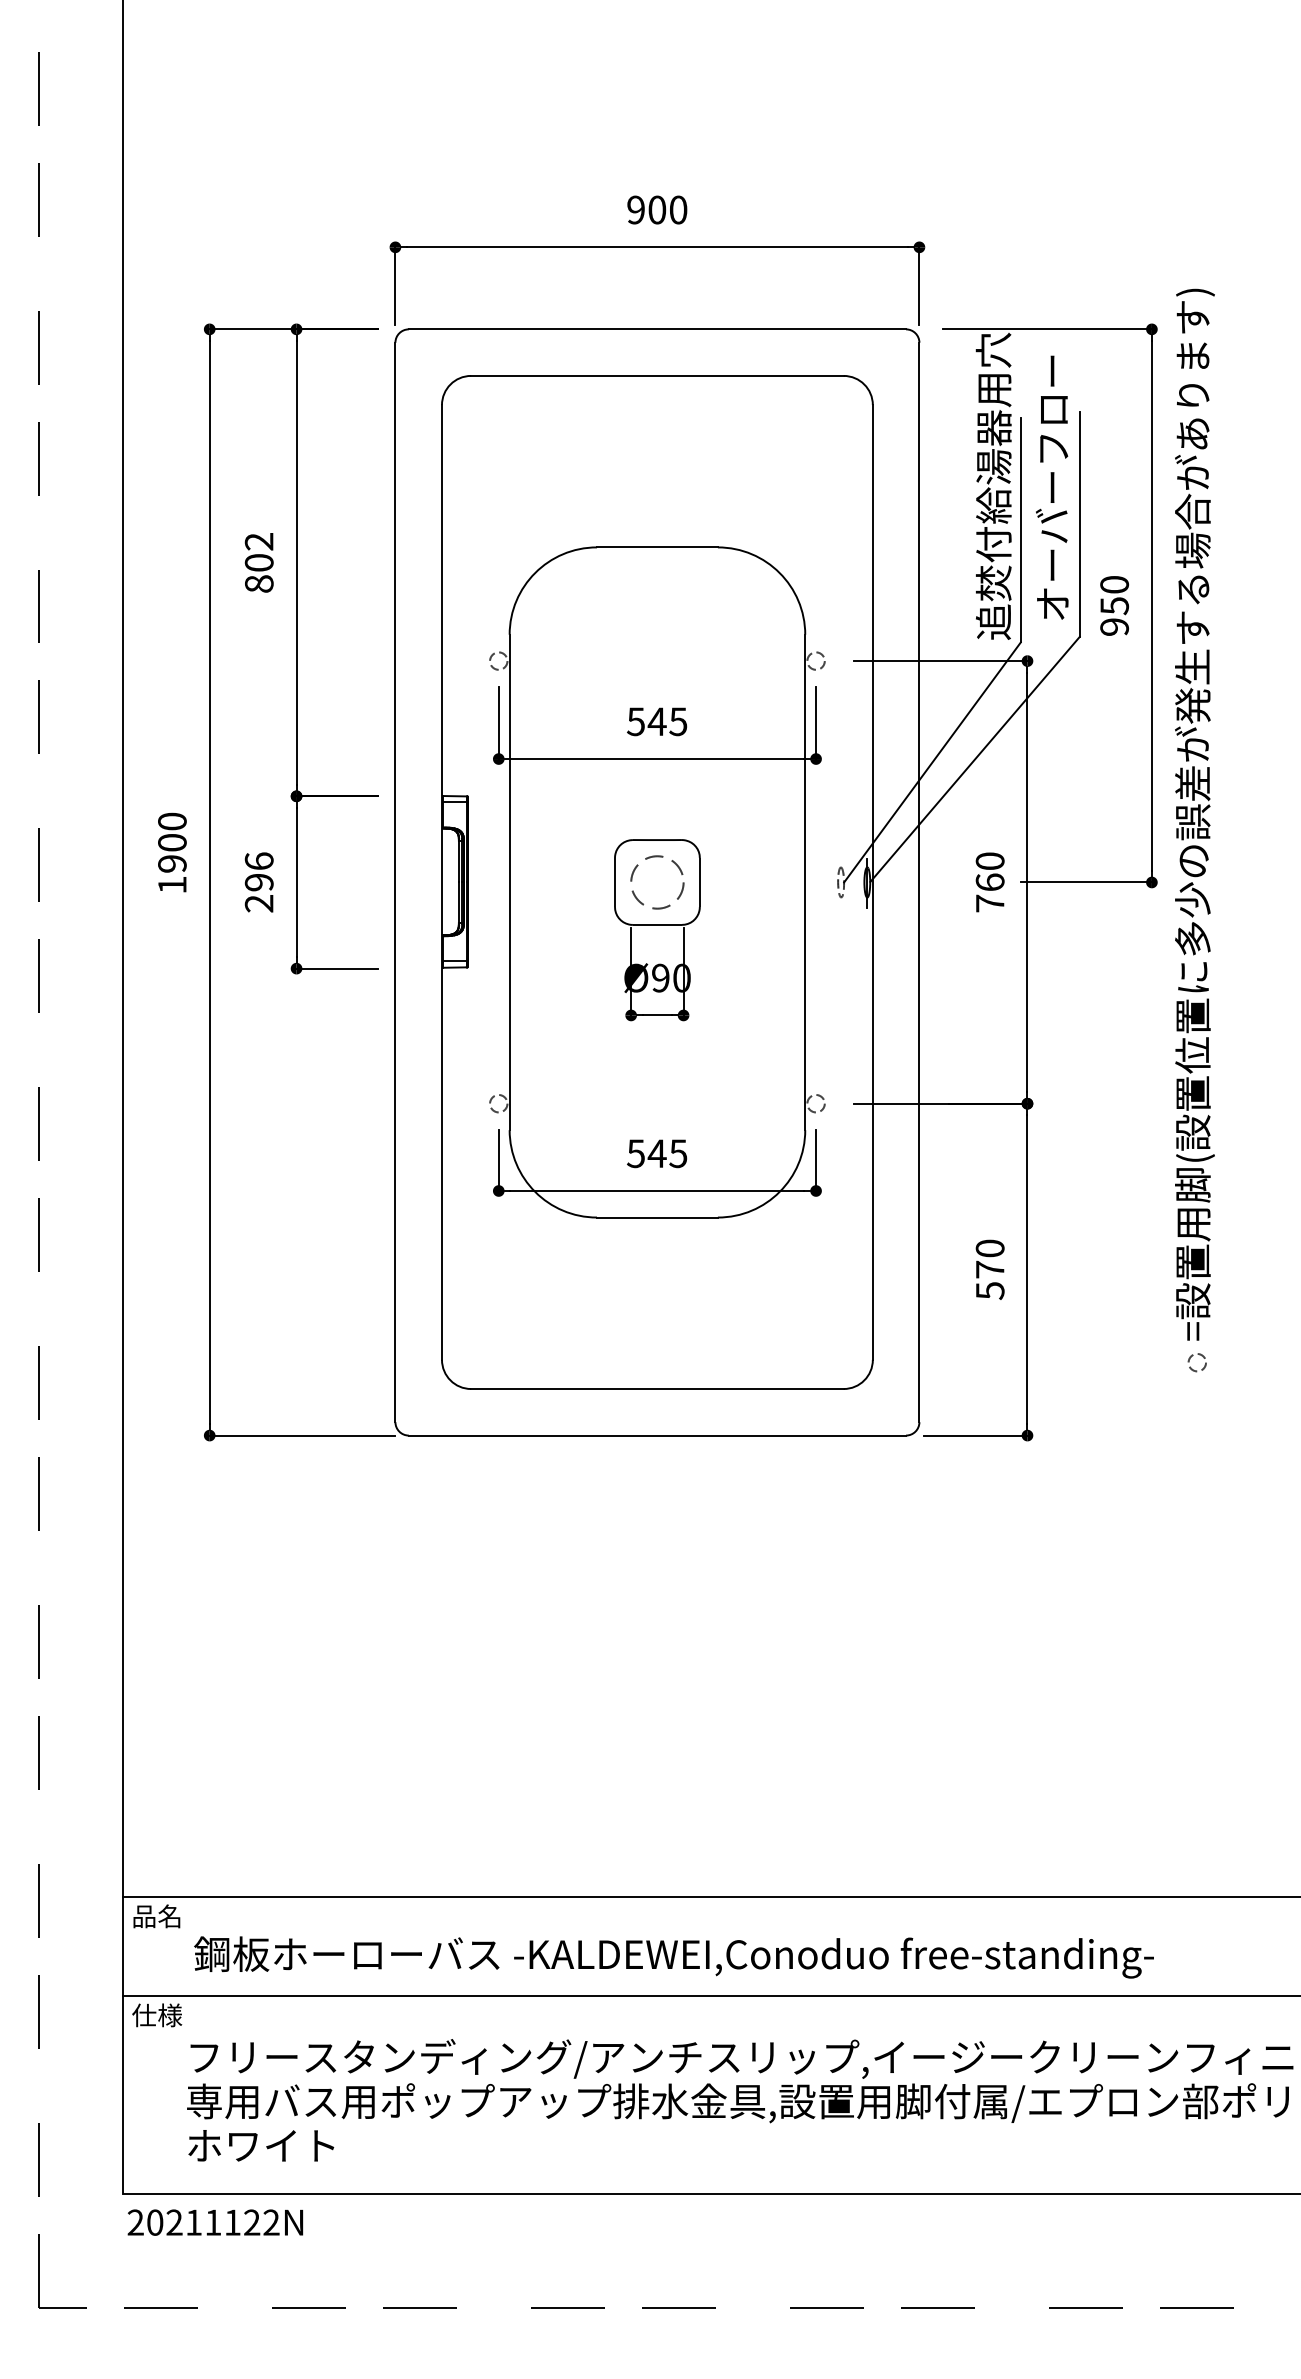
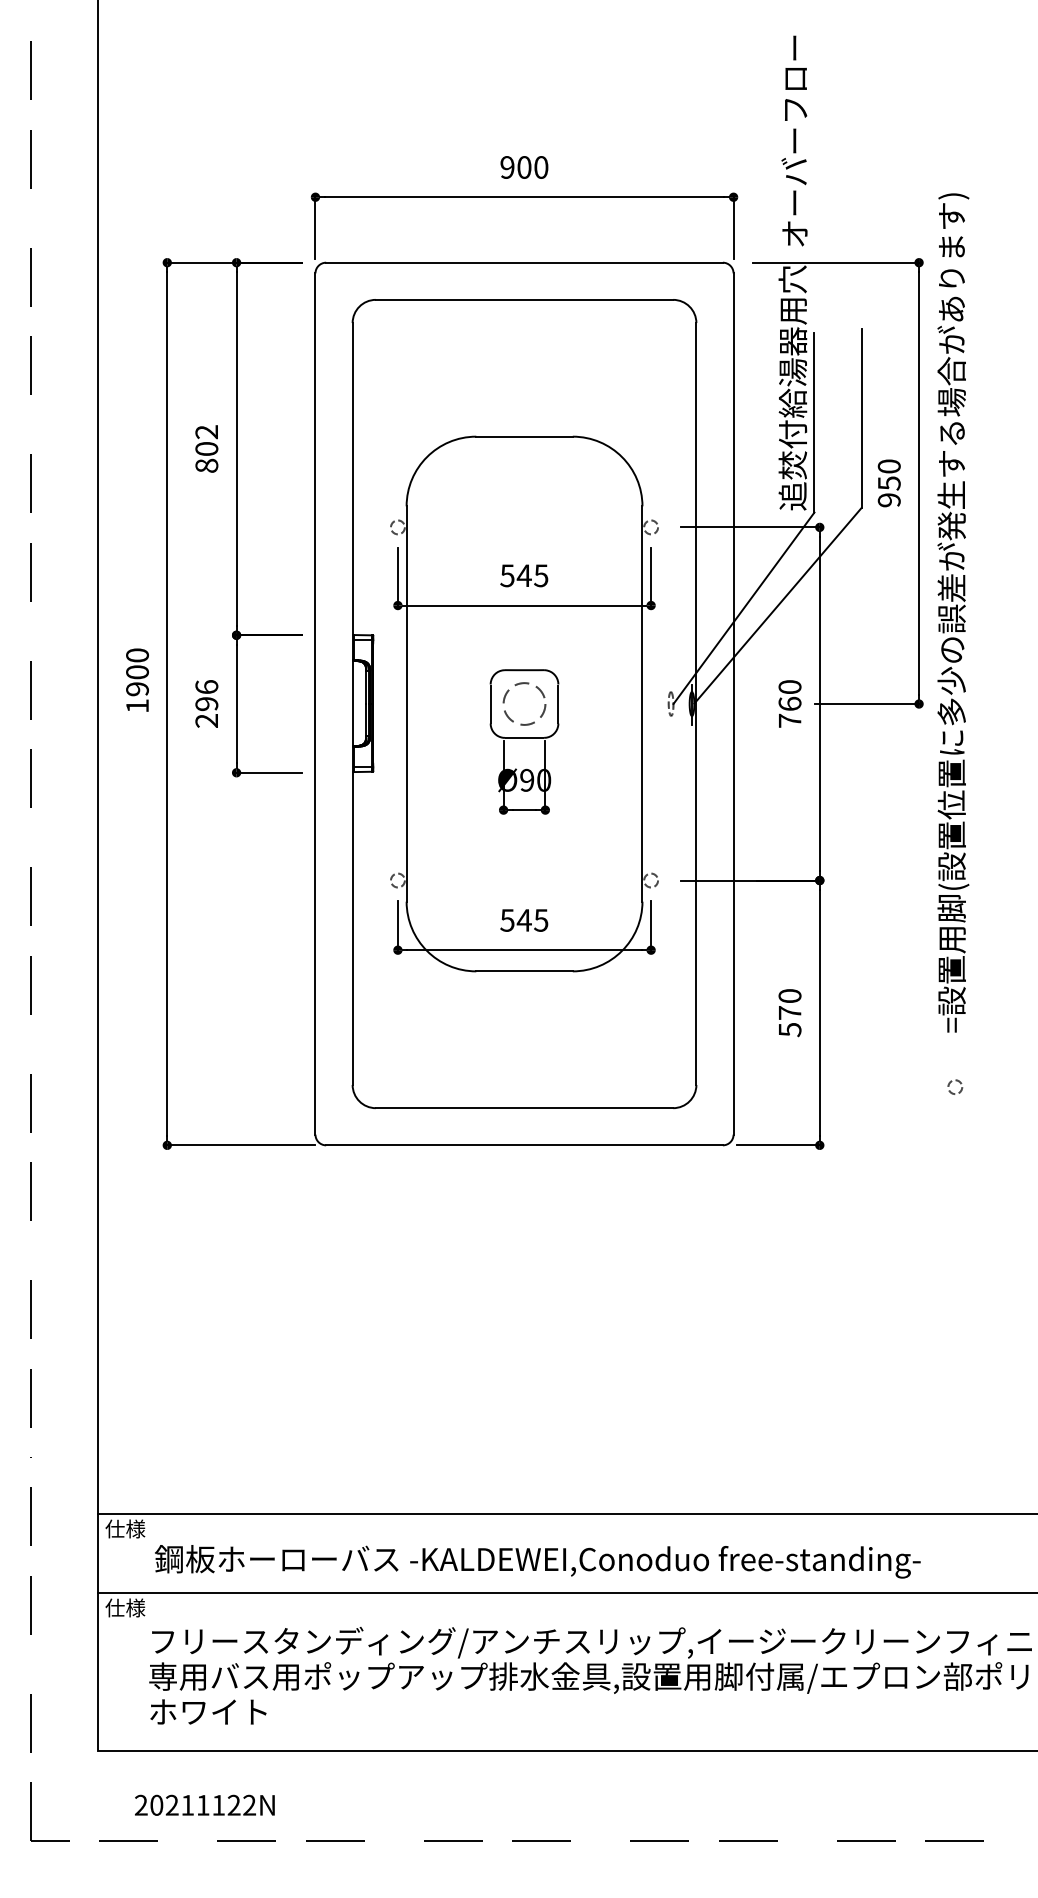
text: (1052, 487) -> (794, 140), moved
text: (1195, 814) -> (953, 612), moved
text: (157, 1915) -> (125, 1528), 品名 -> 仕様
text: (214, 2221) -> (204, 1804), moved

